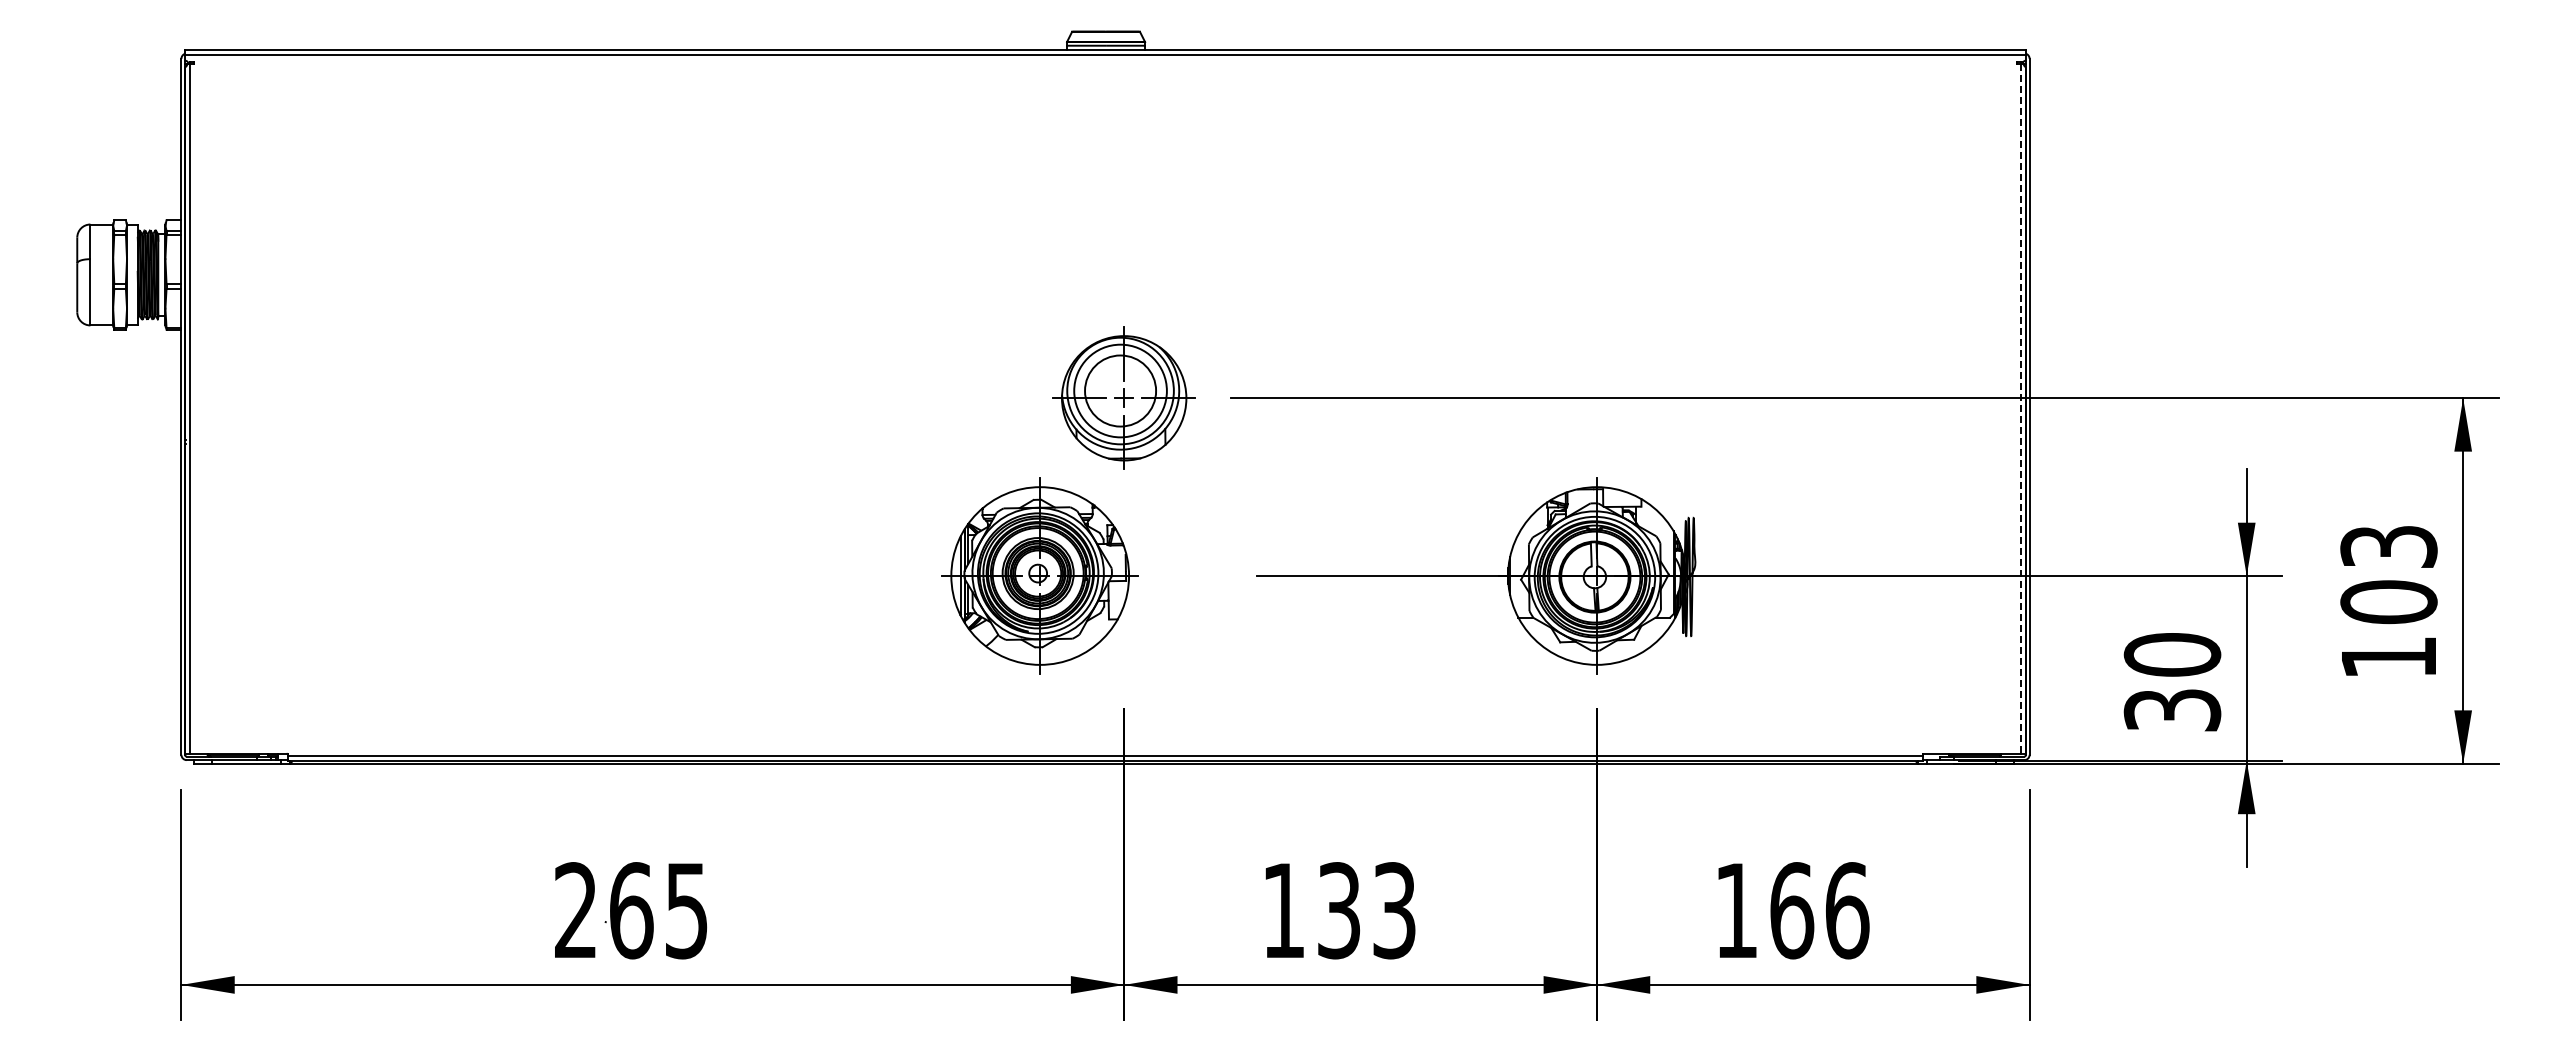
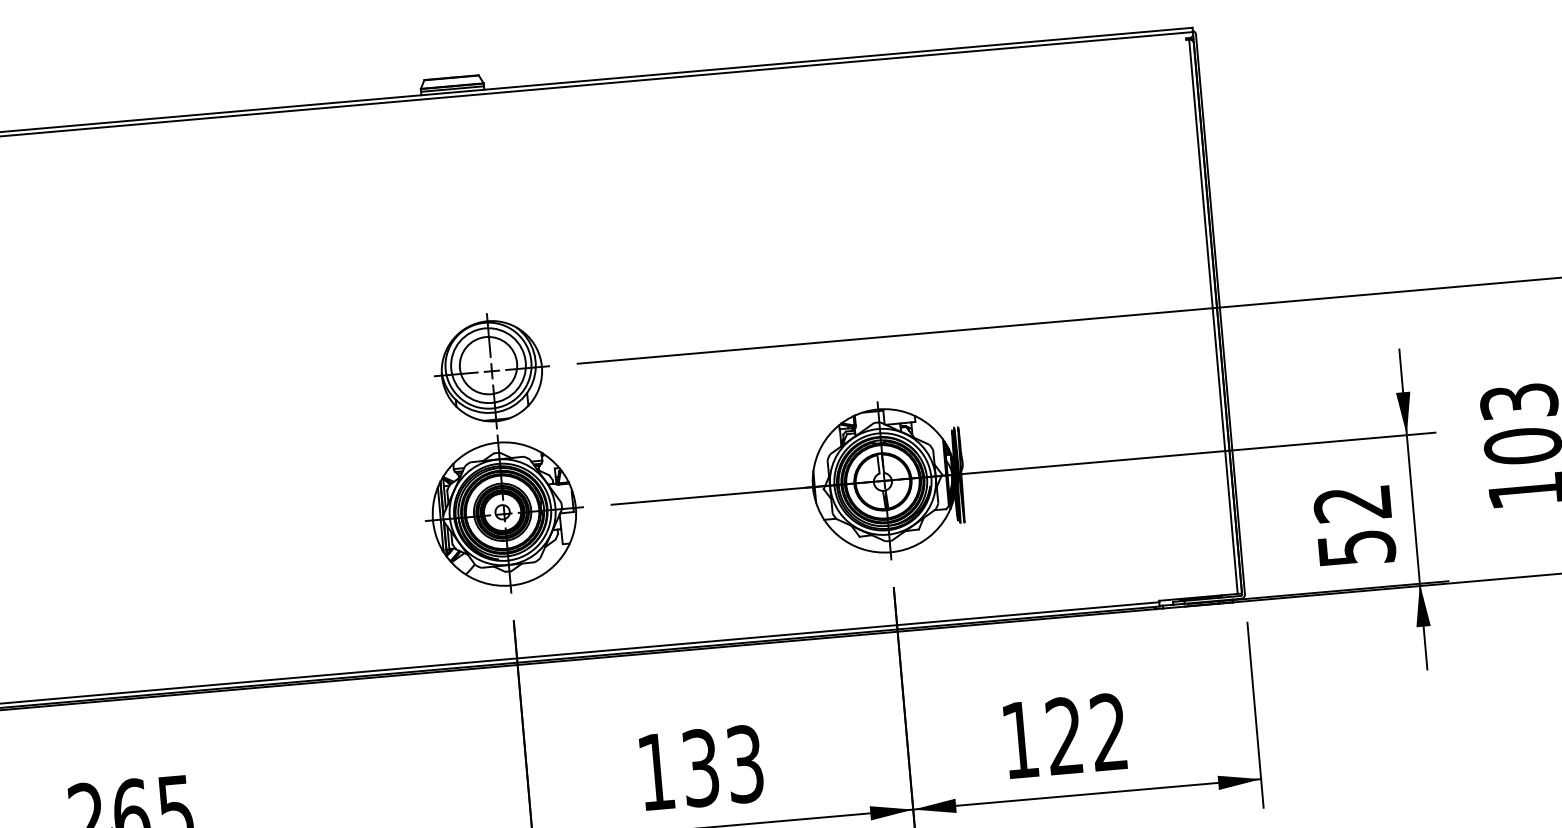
line: (2020, 408) -> (1213, 316), dashed -> solid
part: (1039, 575) -> (503, 513), moved
text: (2172, 681) -> (1354, 525), 30 -> 52
text: (1819, 910) -> (1086, 734), 166 -> 122

